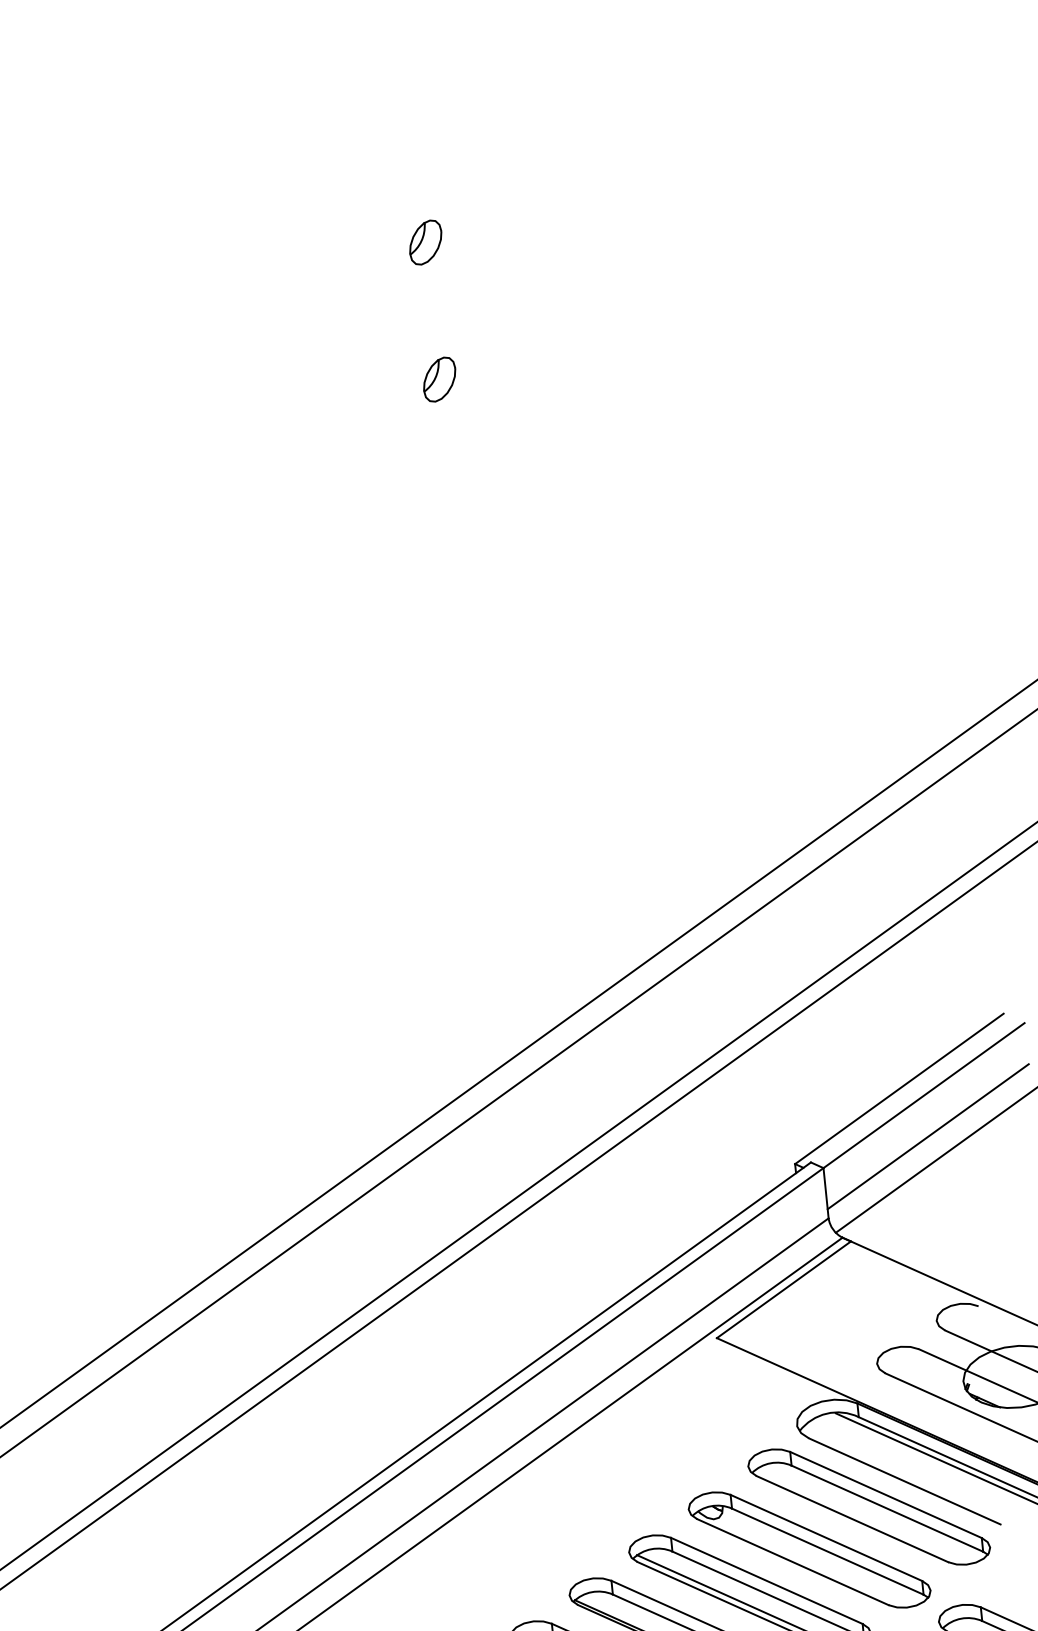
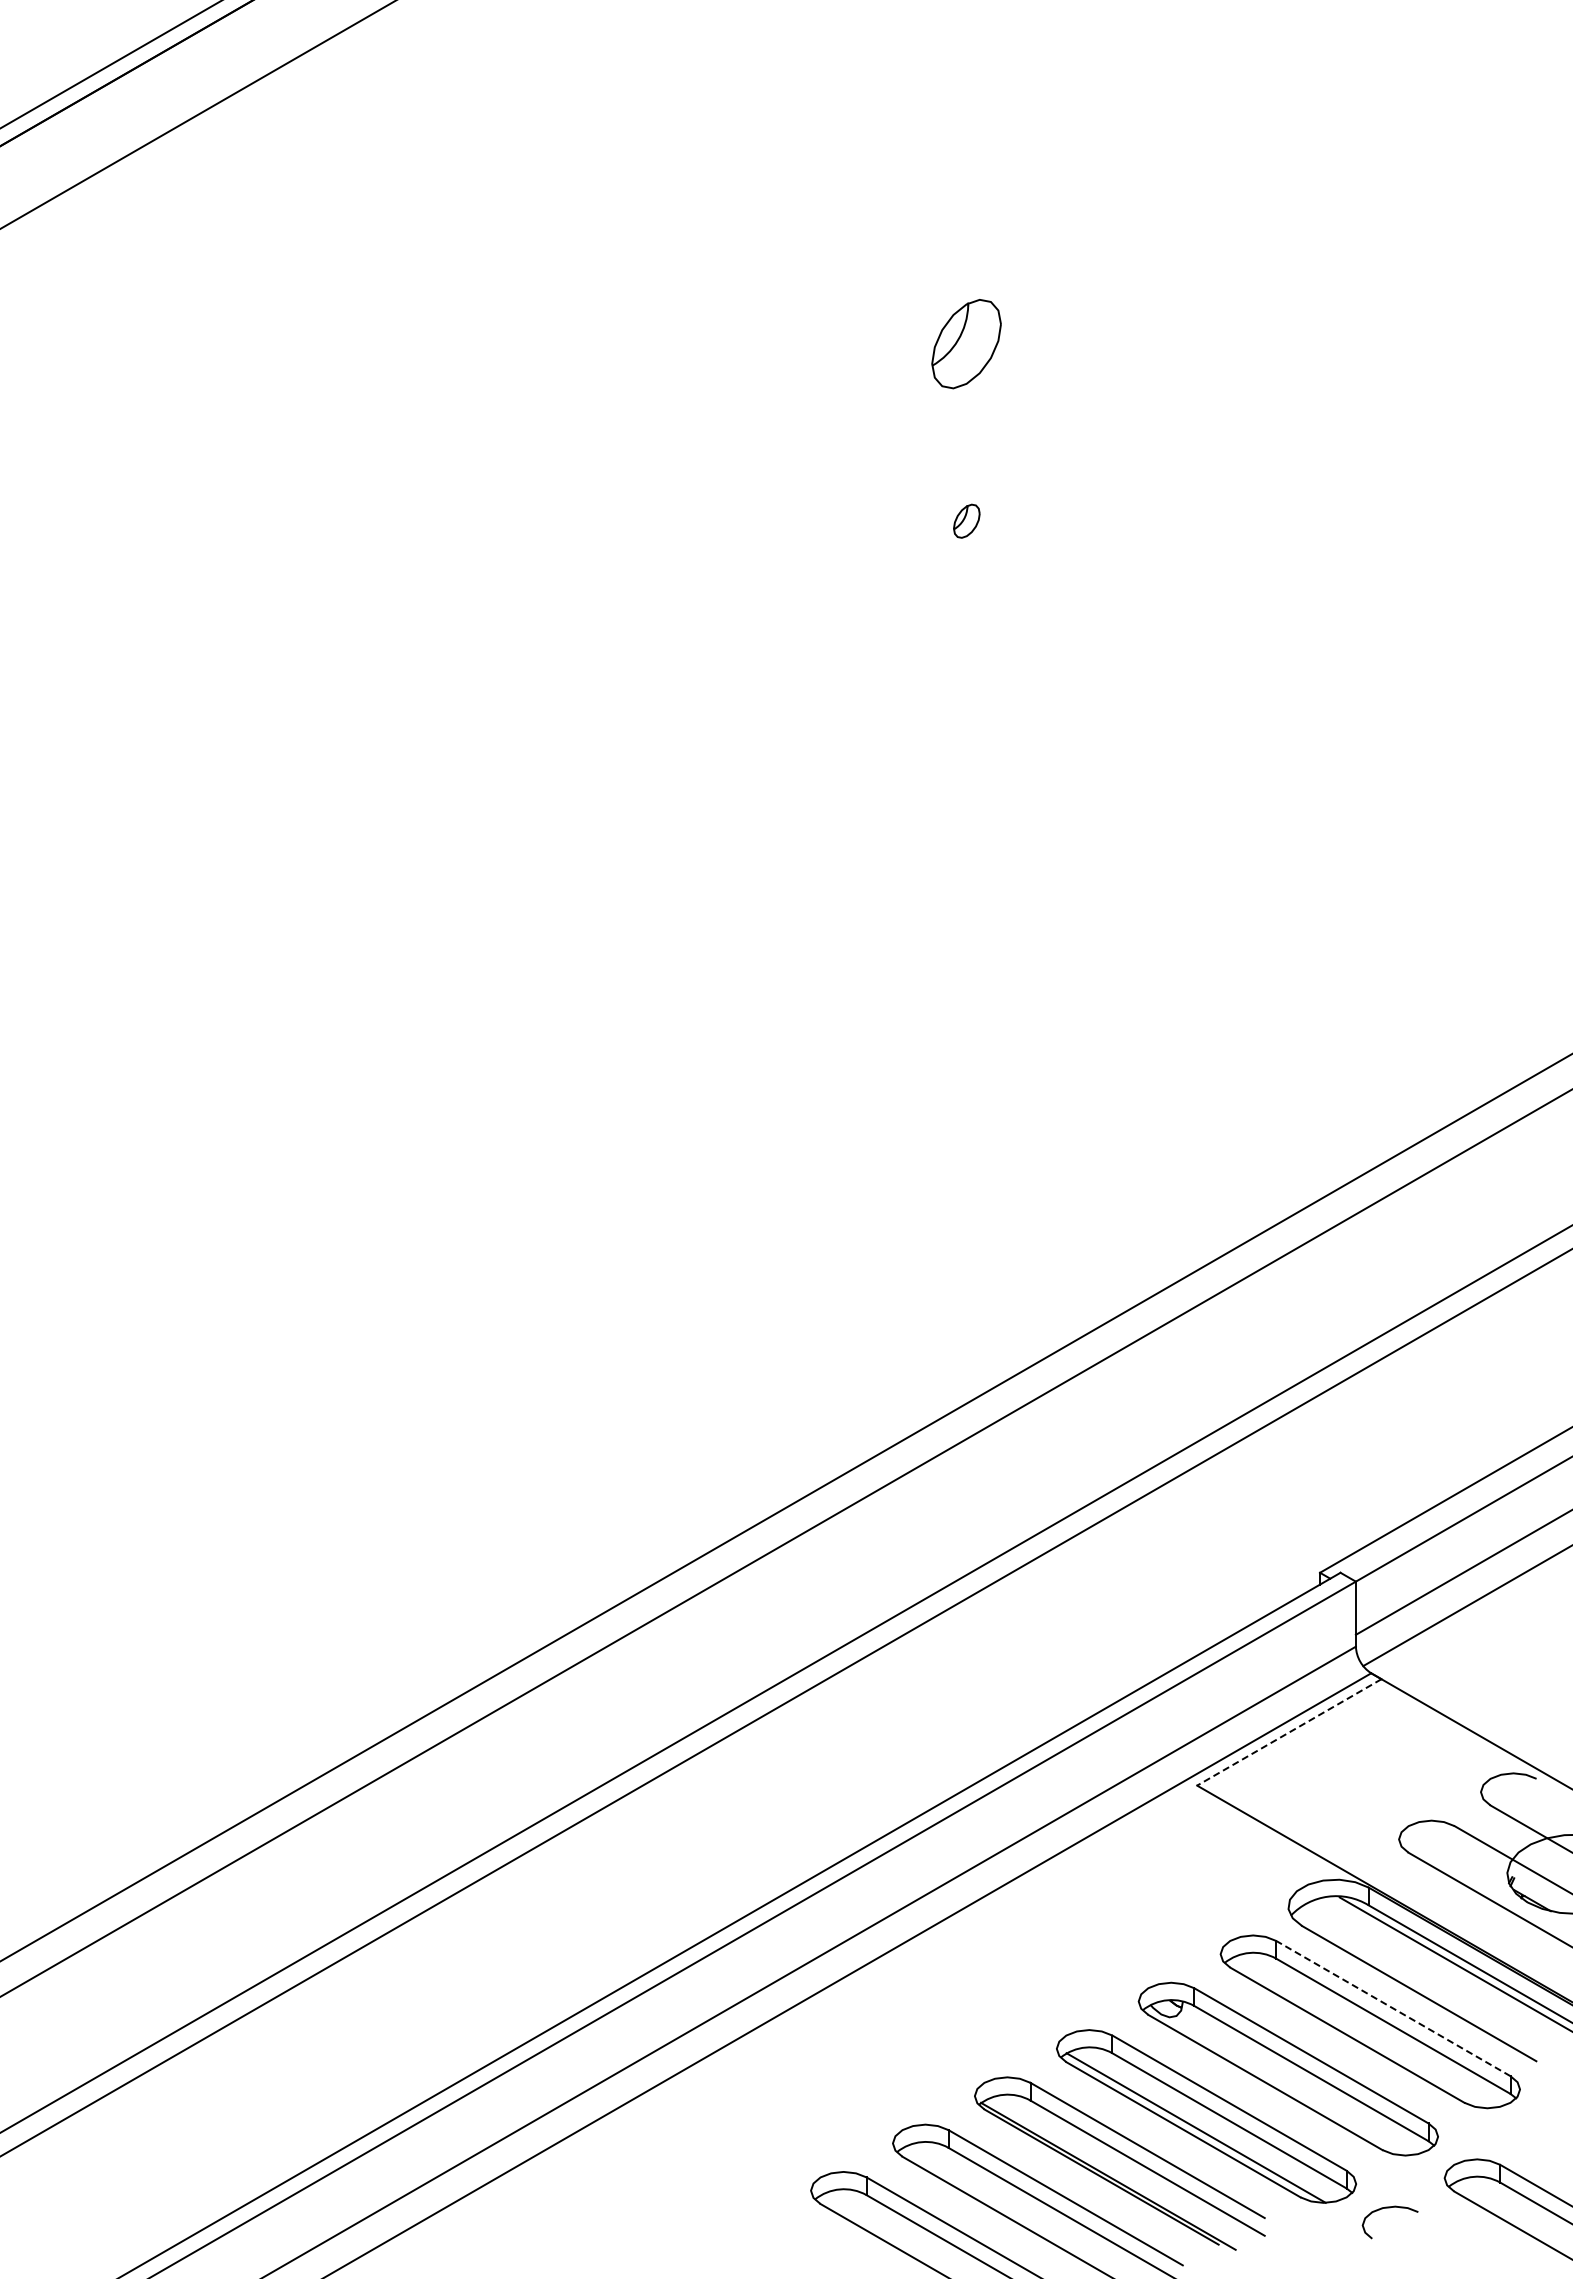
part: (425, 242) -> (966, 343), size x1.6
part: (439, 378) -> (966, 520), size x0.6
line: (783, 1289) -> (1288, 1732), solid -> dashed
line: (885, 1494) -> (1392, 2008), solid -> dashed

